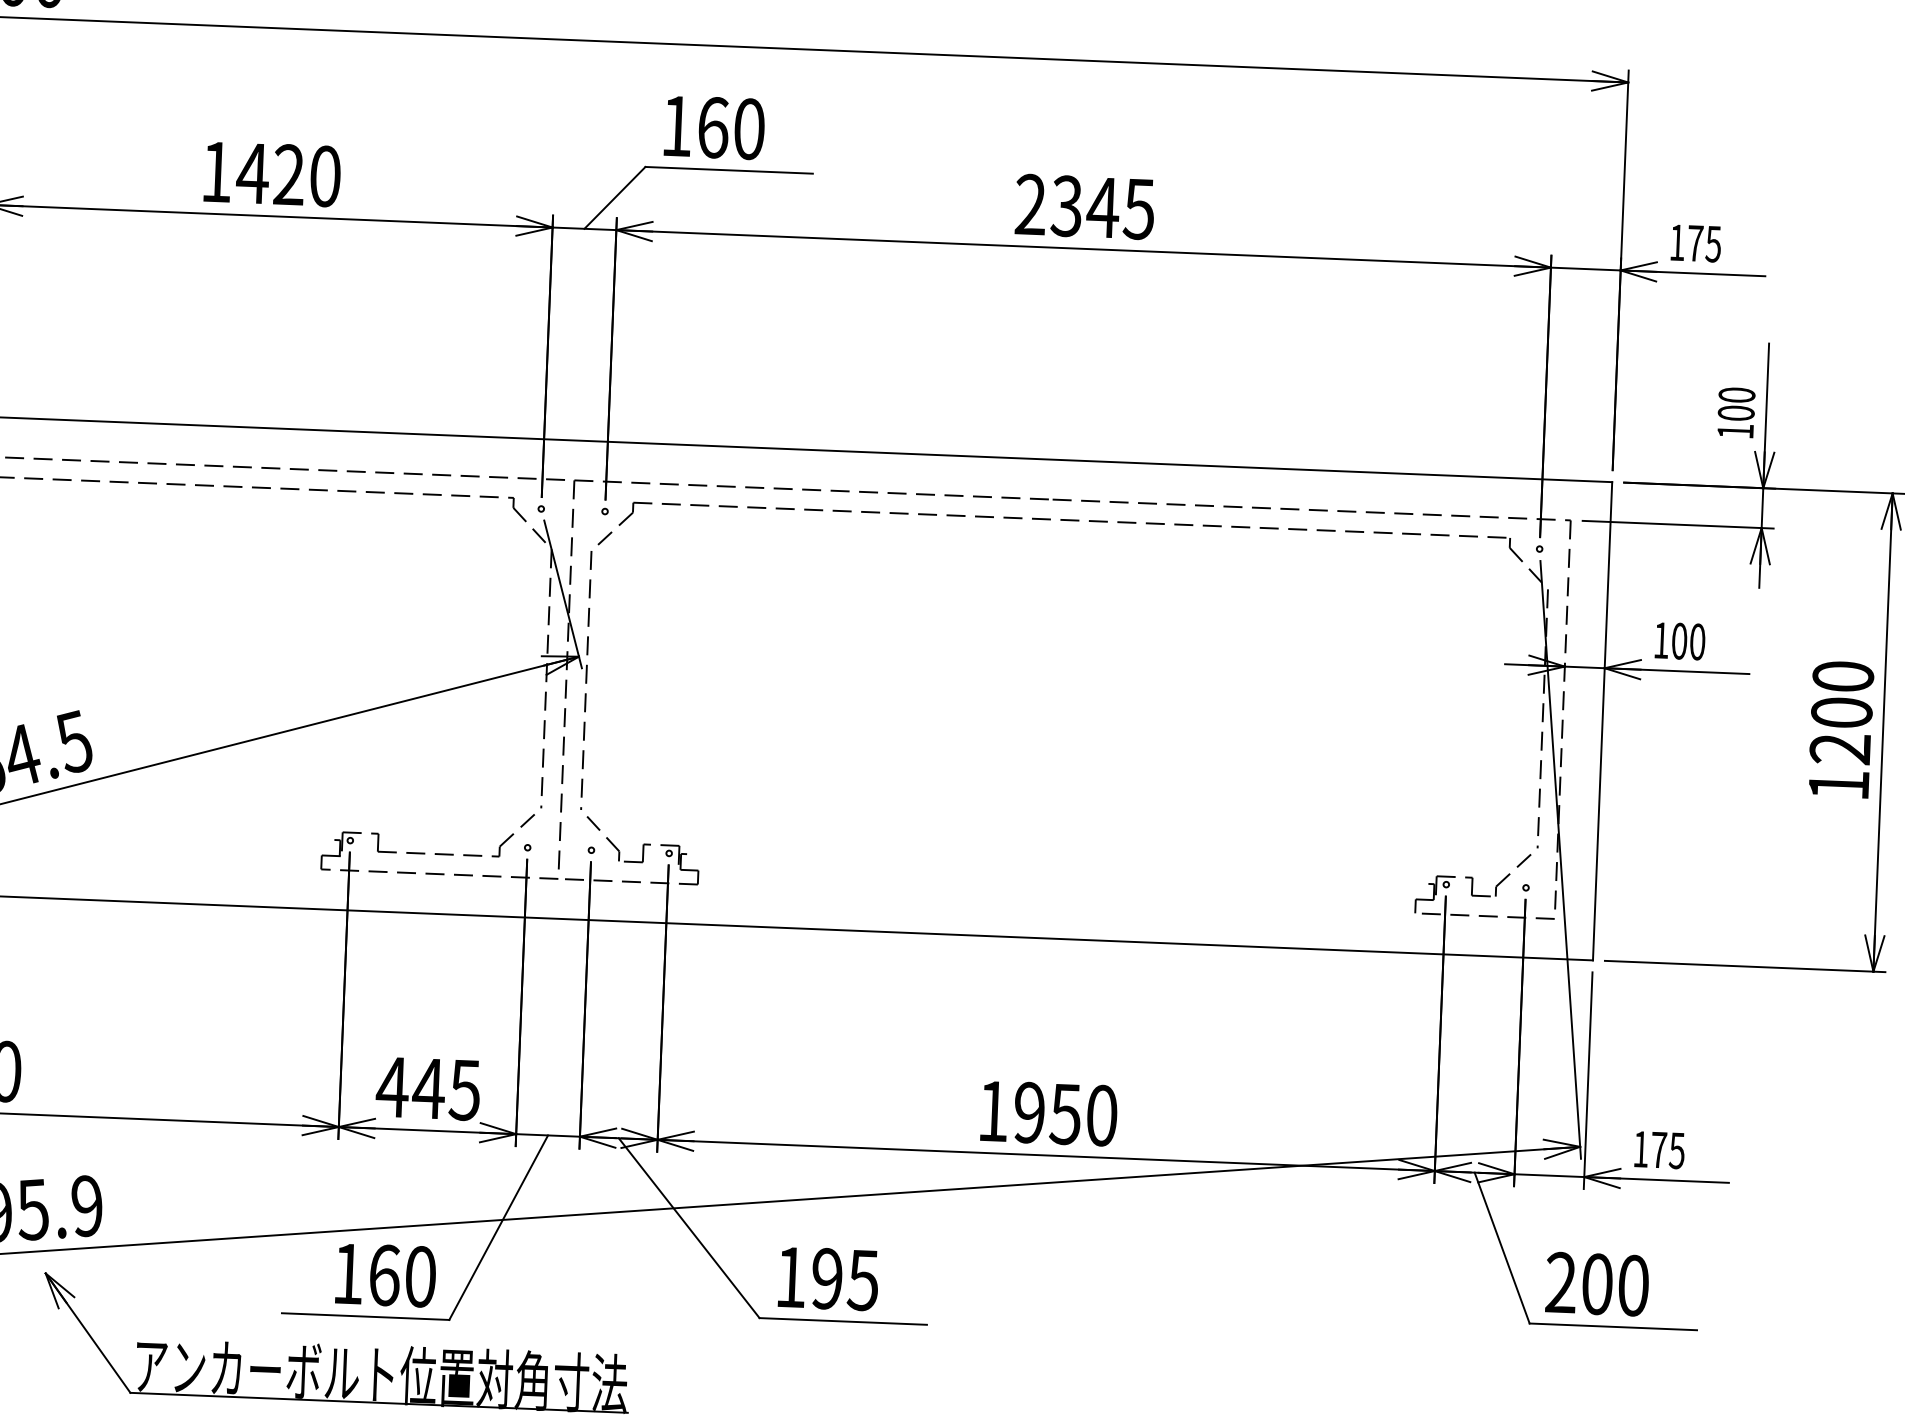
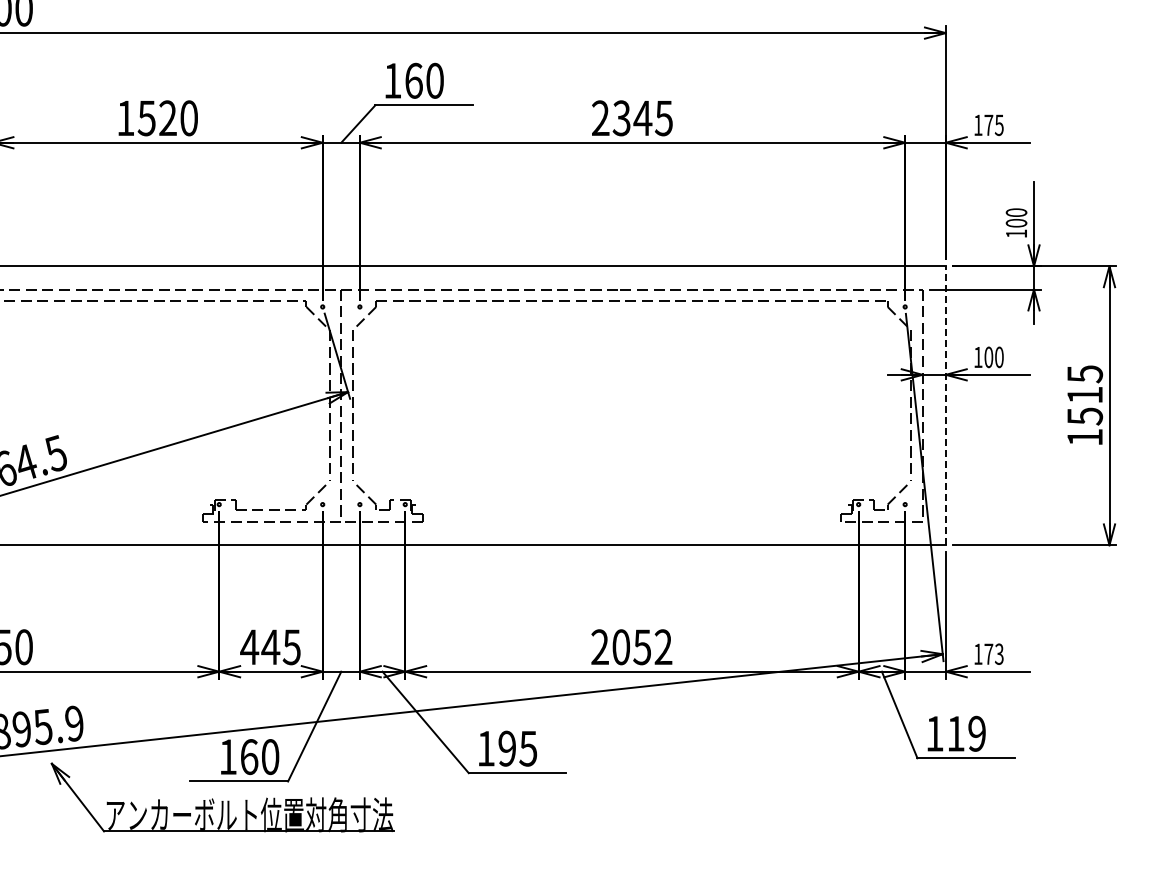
text: (252, 173) -> (146, 118), 1420 -> 1520
text: (1842, 713) -> (1085, 395), 1200 -> 1515
line: (1601, 720) -> (945, 405), solid -> dashed
text: (1047, 1113) -> (631, 647), 1950 -> 2052
text: (1677, 1149) -> (999, 653), 175 -> 173
text: (1596, 1283) -> (955, 733), 200 -> 119

